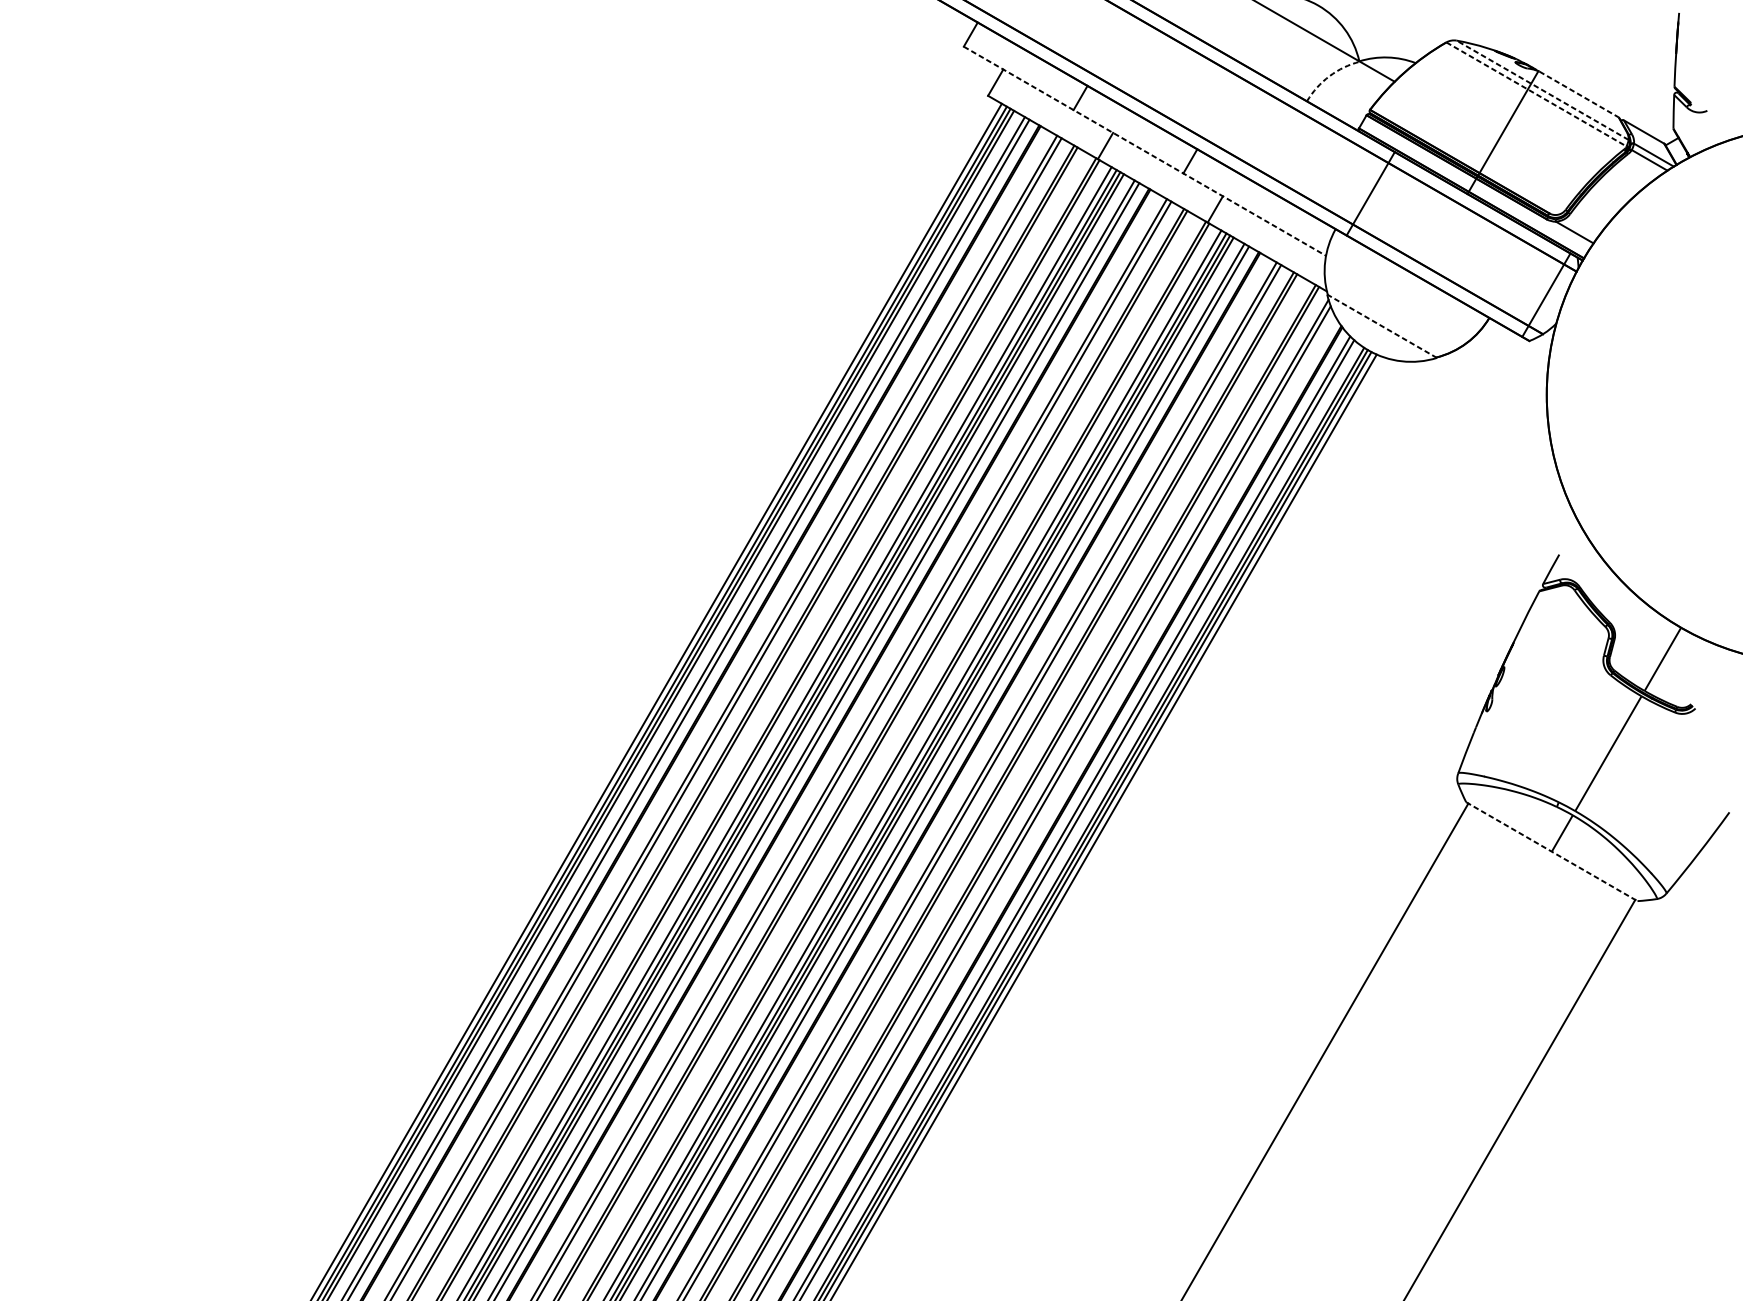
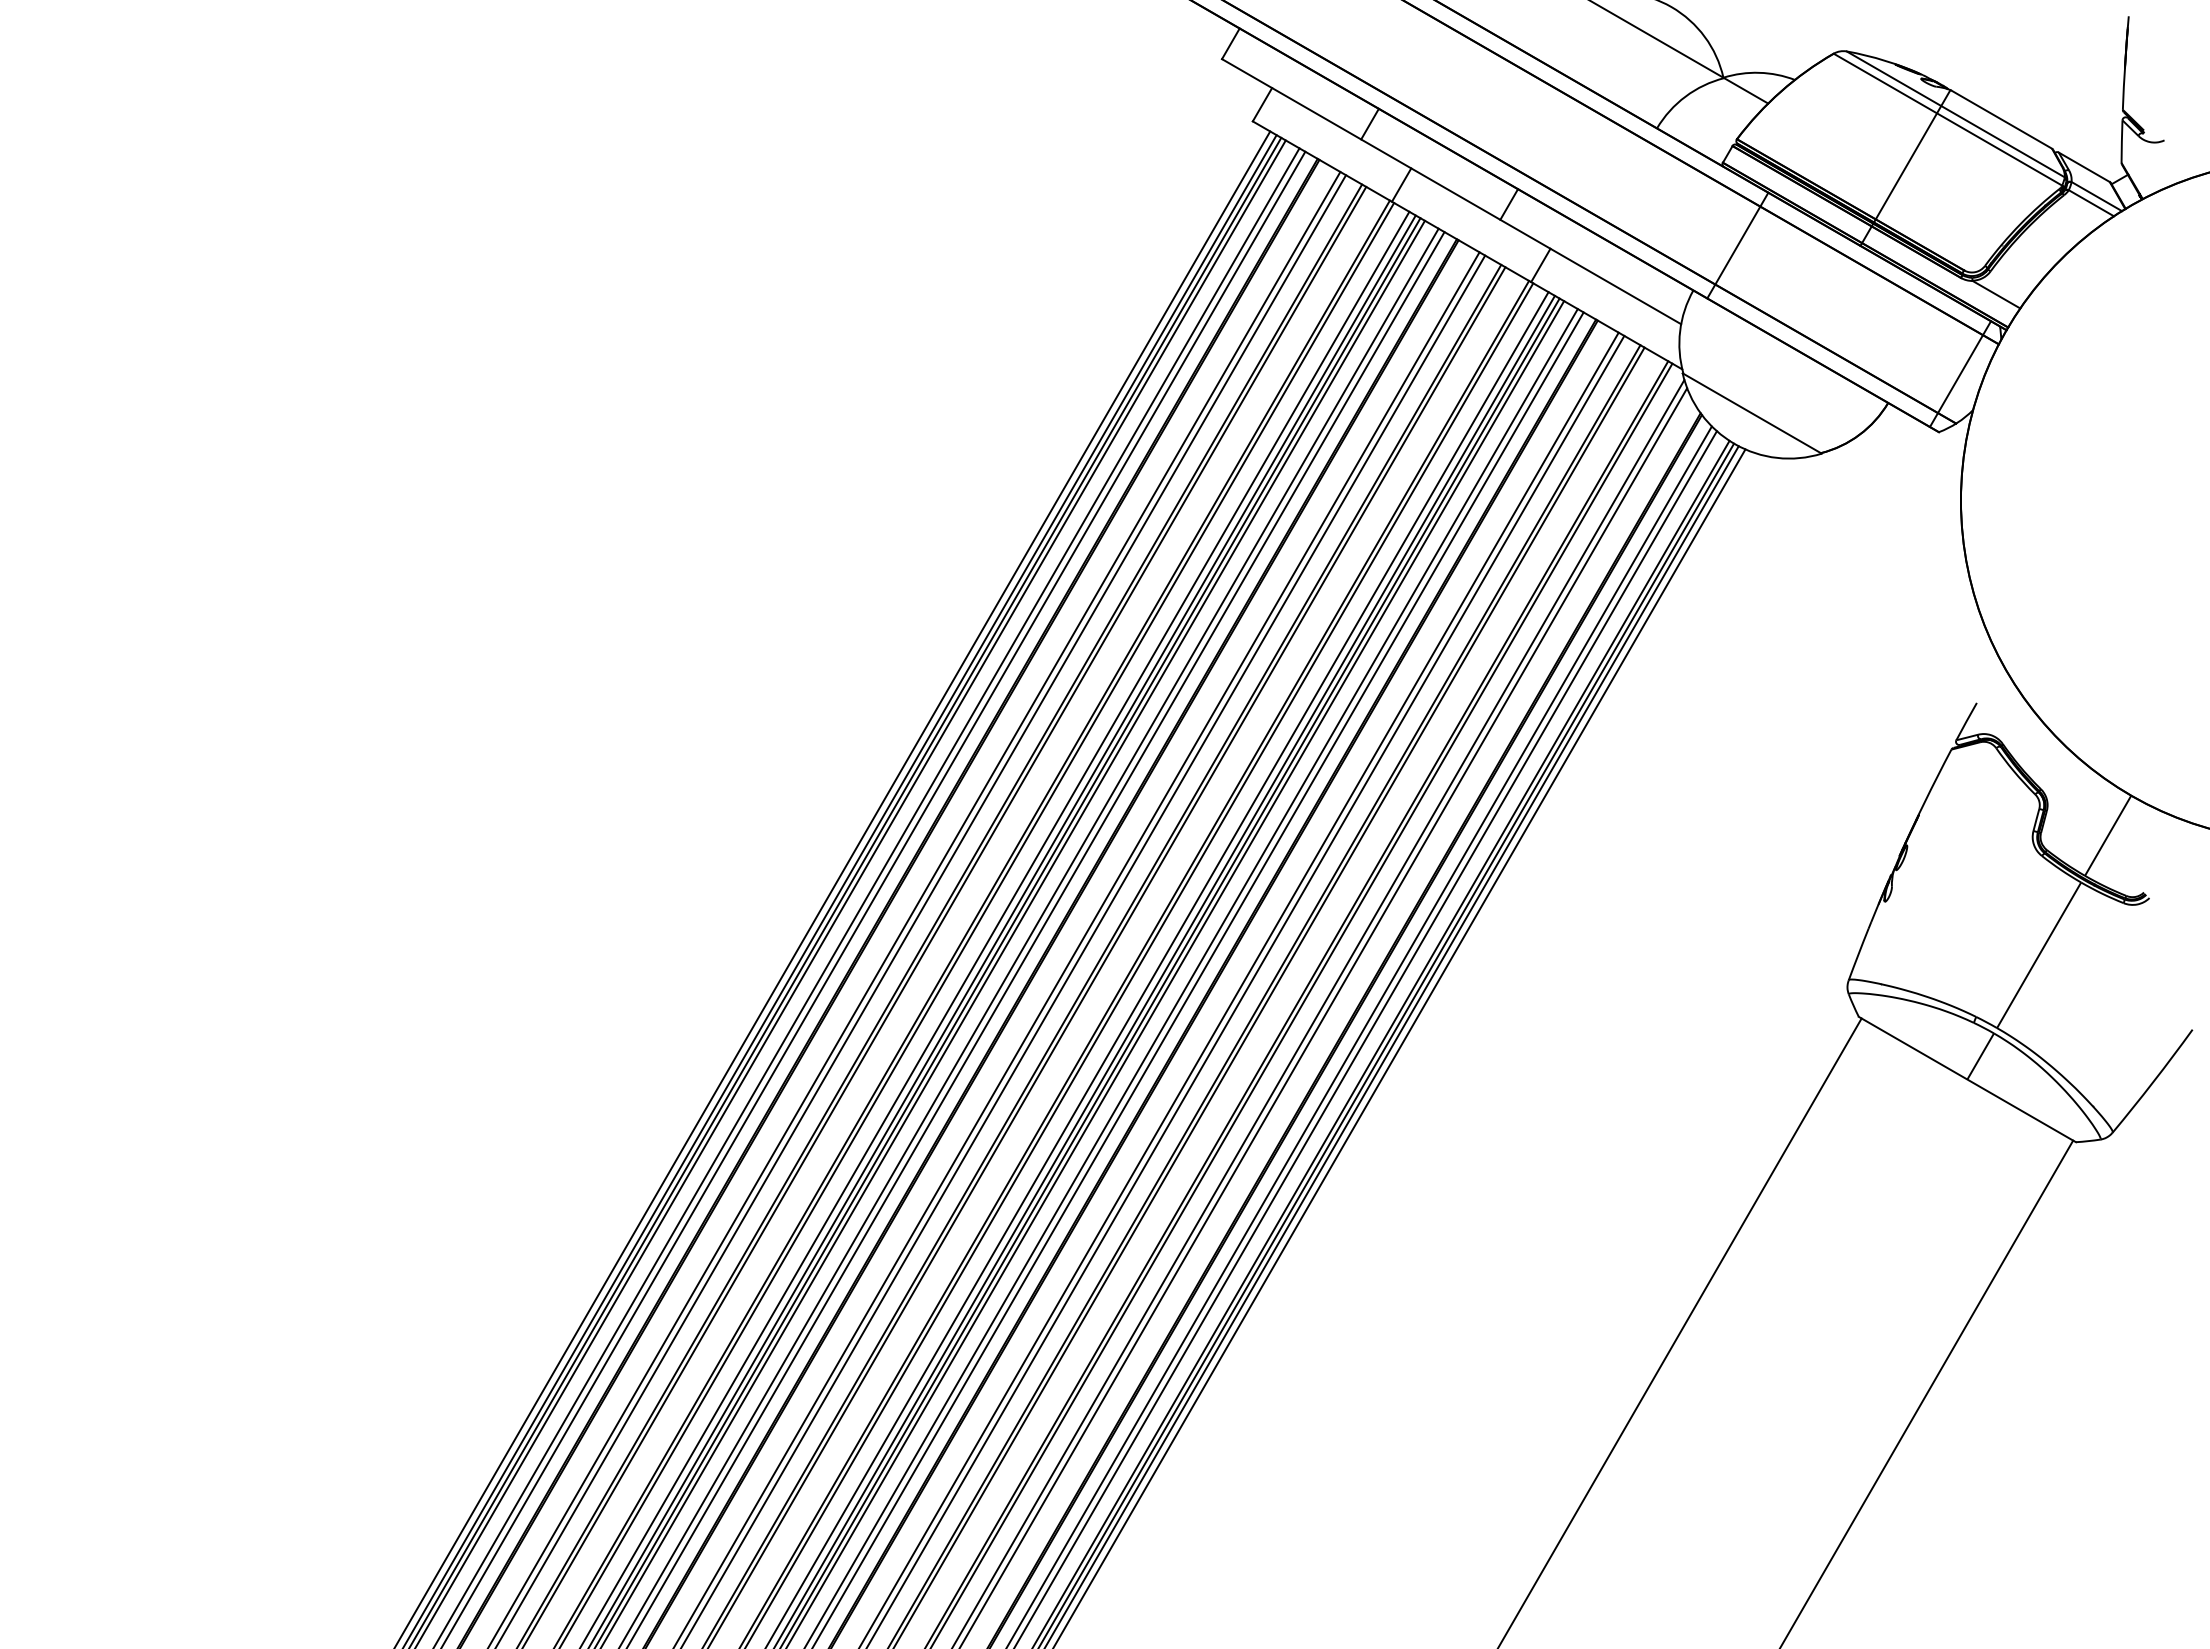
arc: (1329, 76) -> (1685, 96), dashed -> solid
line: (1542, 90) -> (1955, 114), dashed -> solid
line: (1536, 94) -> (1947, 119), dashed -> solid
line: (1578, 94) -> (2001, 119), dashed -> solid
line: (1145, 151) -> (1452, 191), dashed -> solid
line: (1381, 326) -> (1751, 413), dashed -> solid
line: (1551, 851) -> (1967, 1079), dashed -> solid

